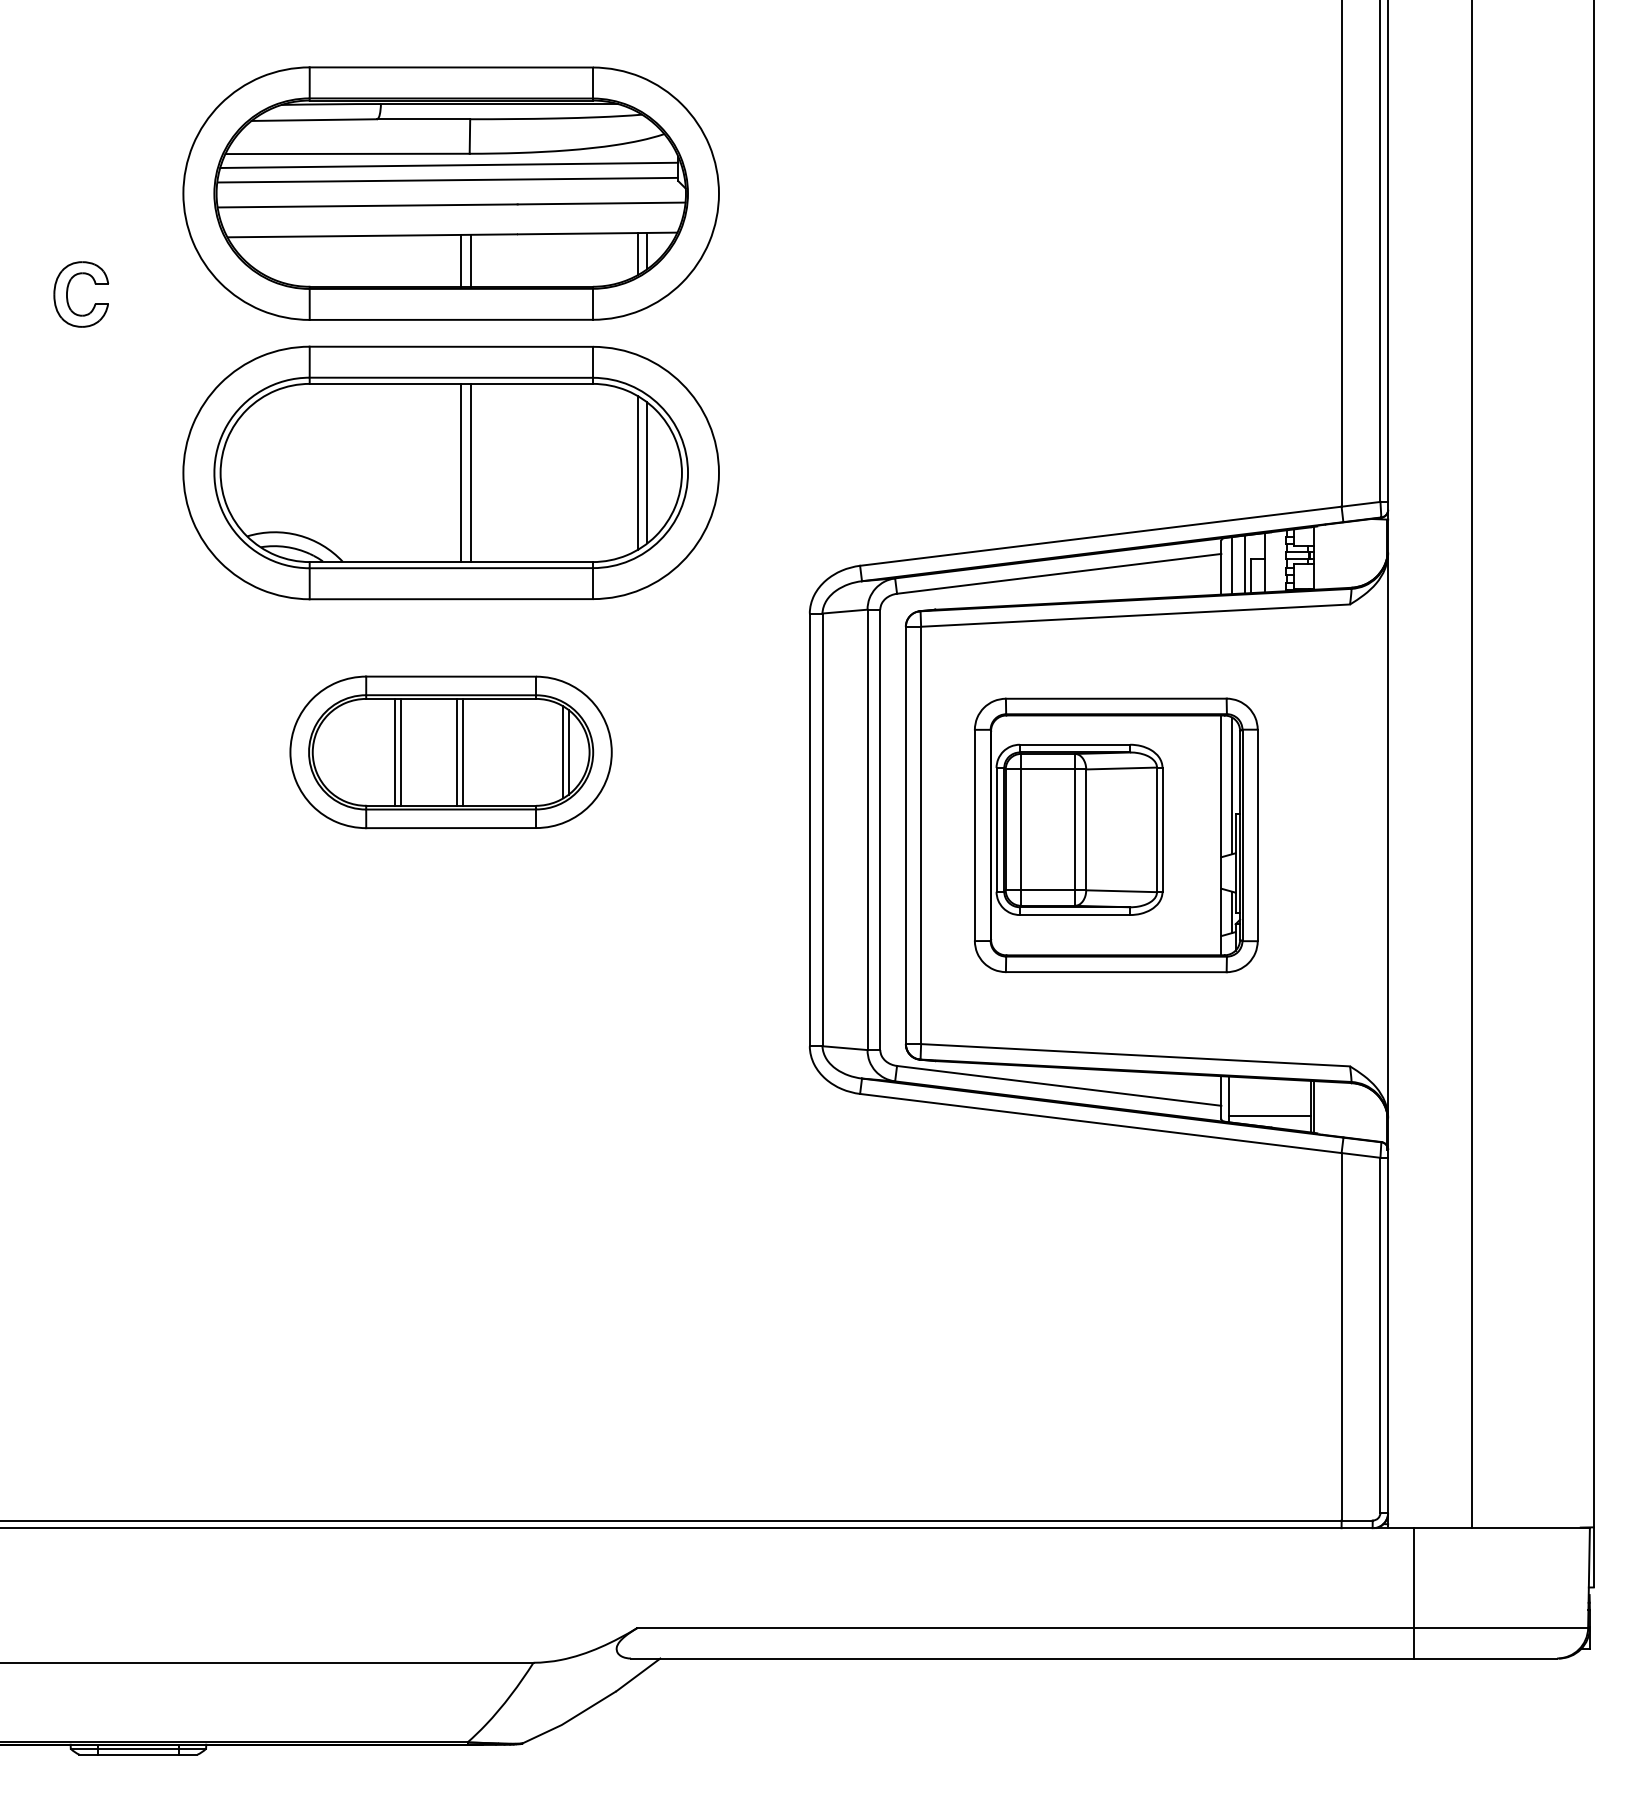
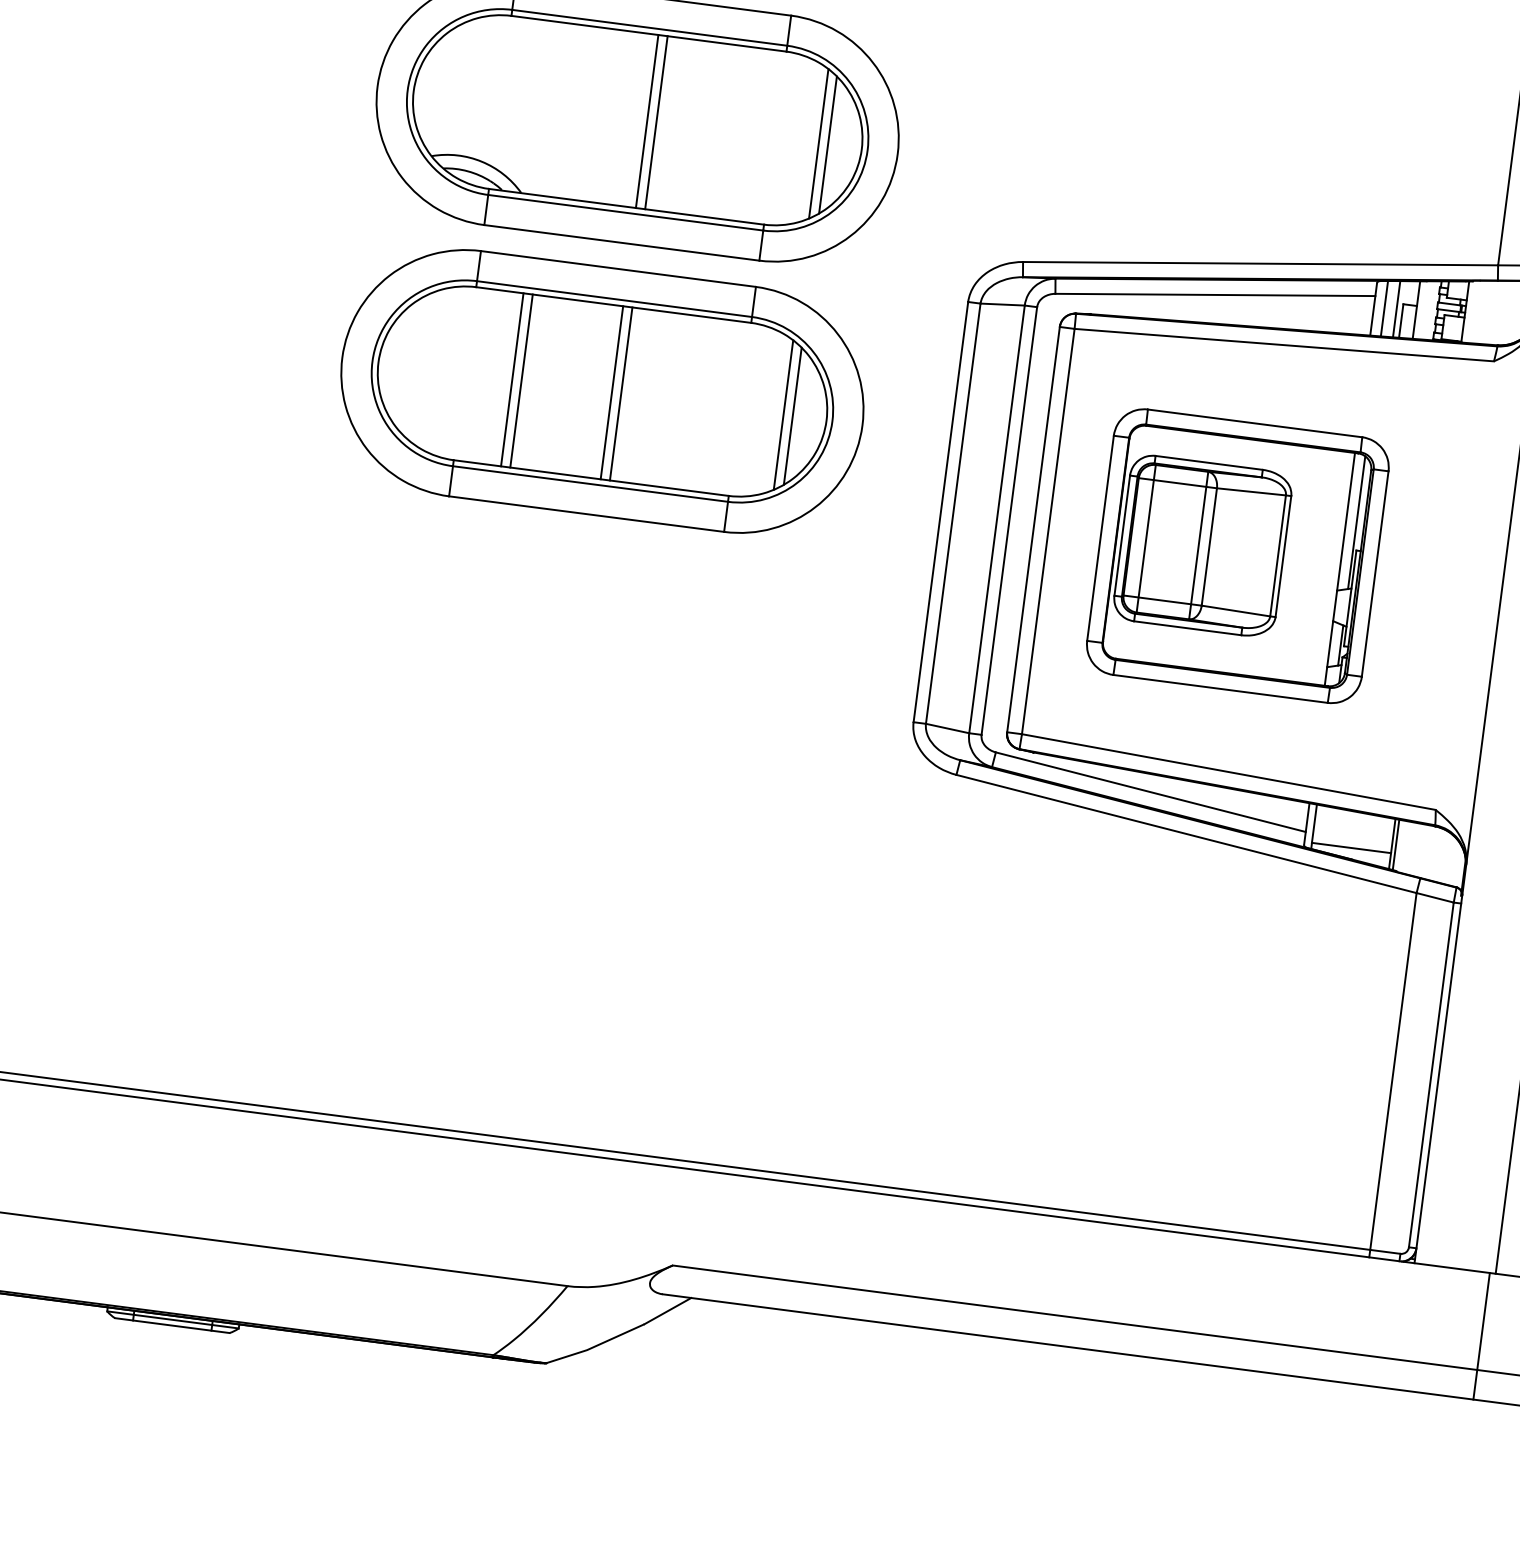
part: (450, 752) -> (601, 391), size x1.67
line: (1413, 1593) -> (1481, 1336), moved

